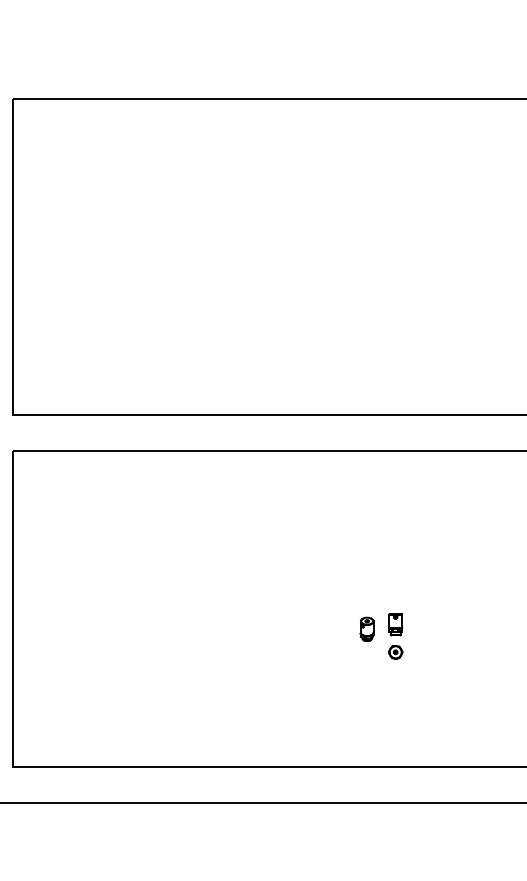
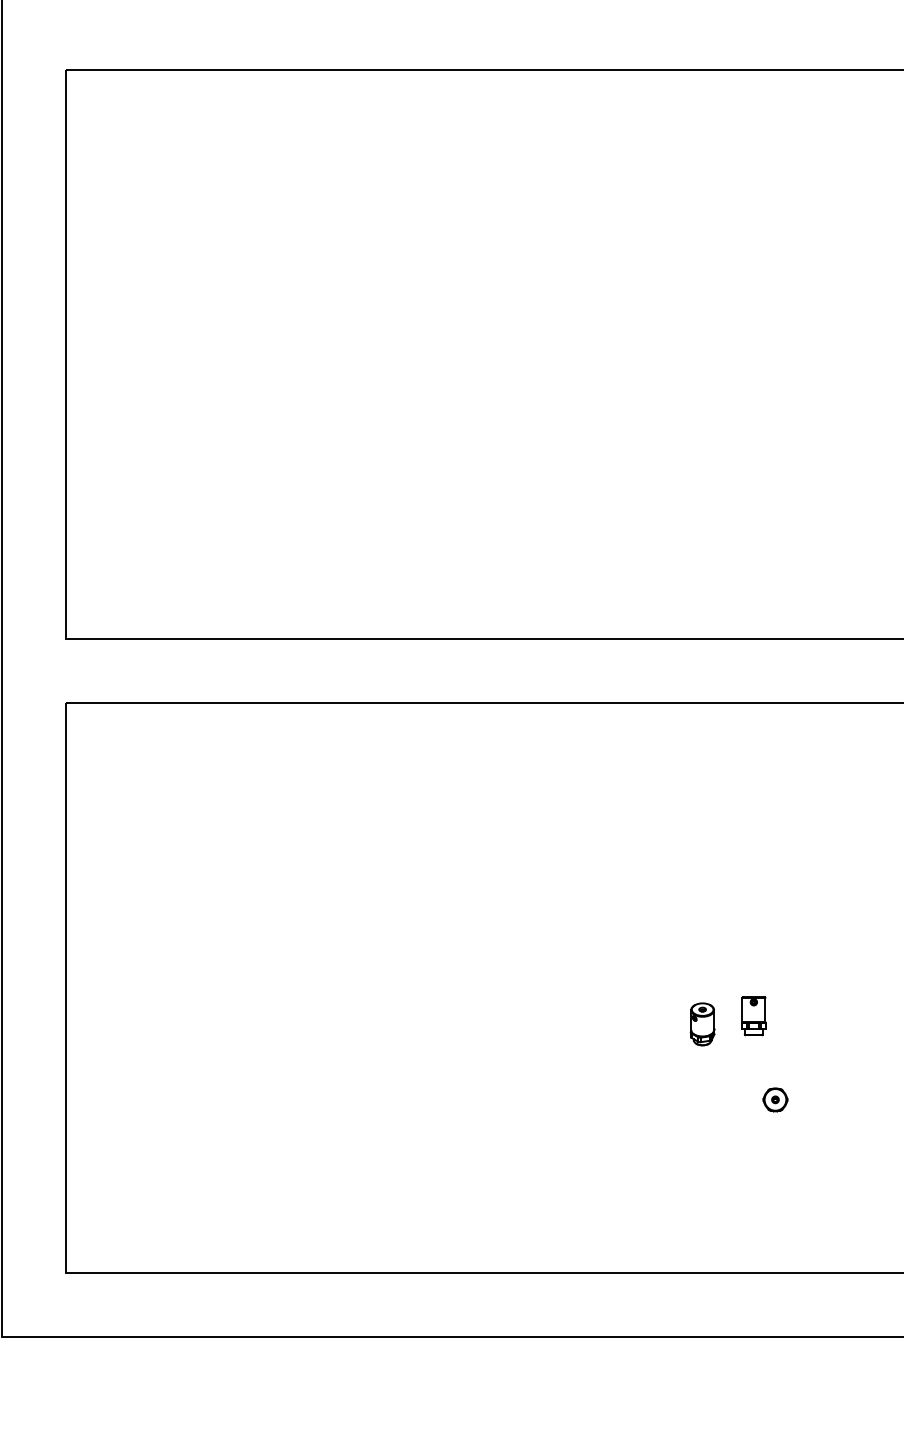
part: (395, 652) -> (775, 1100), moved

